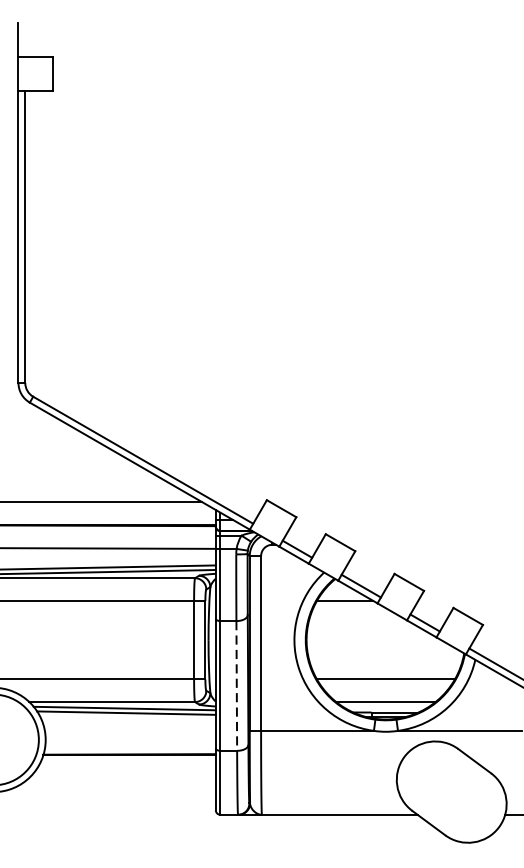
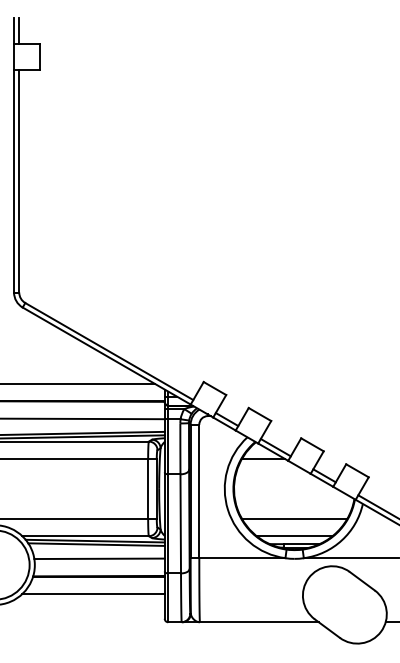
line: (25, 39) -> (19, 30), added
line: (236, 685) -> (180, 523), dashed -> solid
line: (130, 731) -> (99, 558), added
line: (122, 778) -> (93, 594), added

